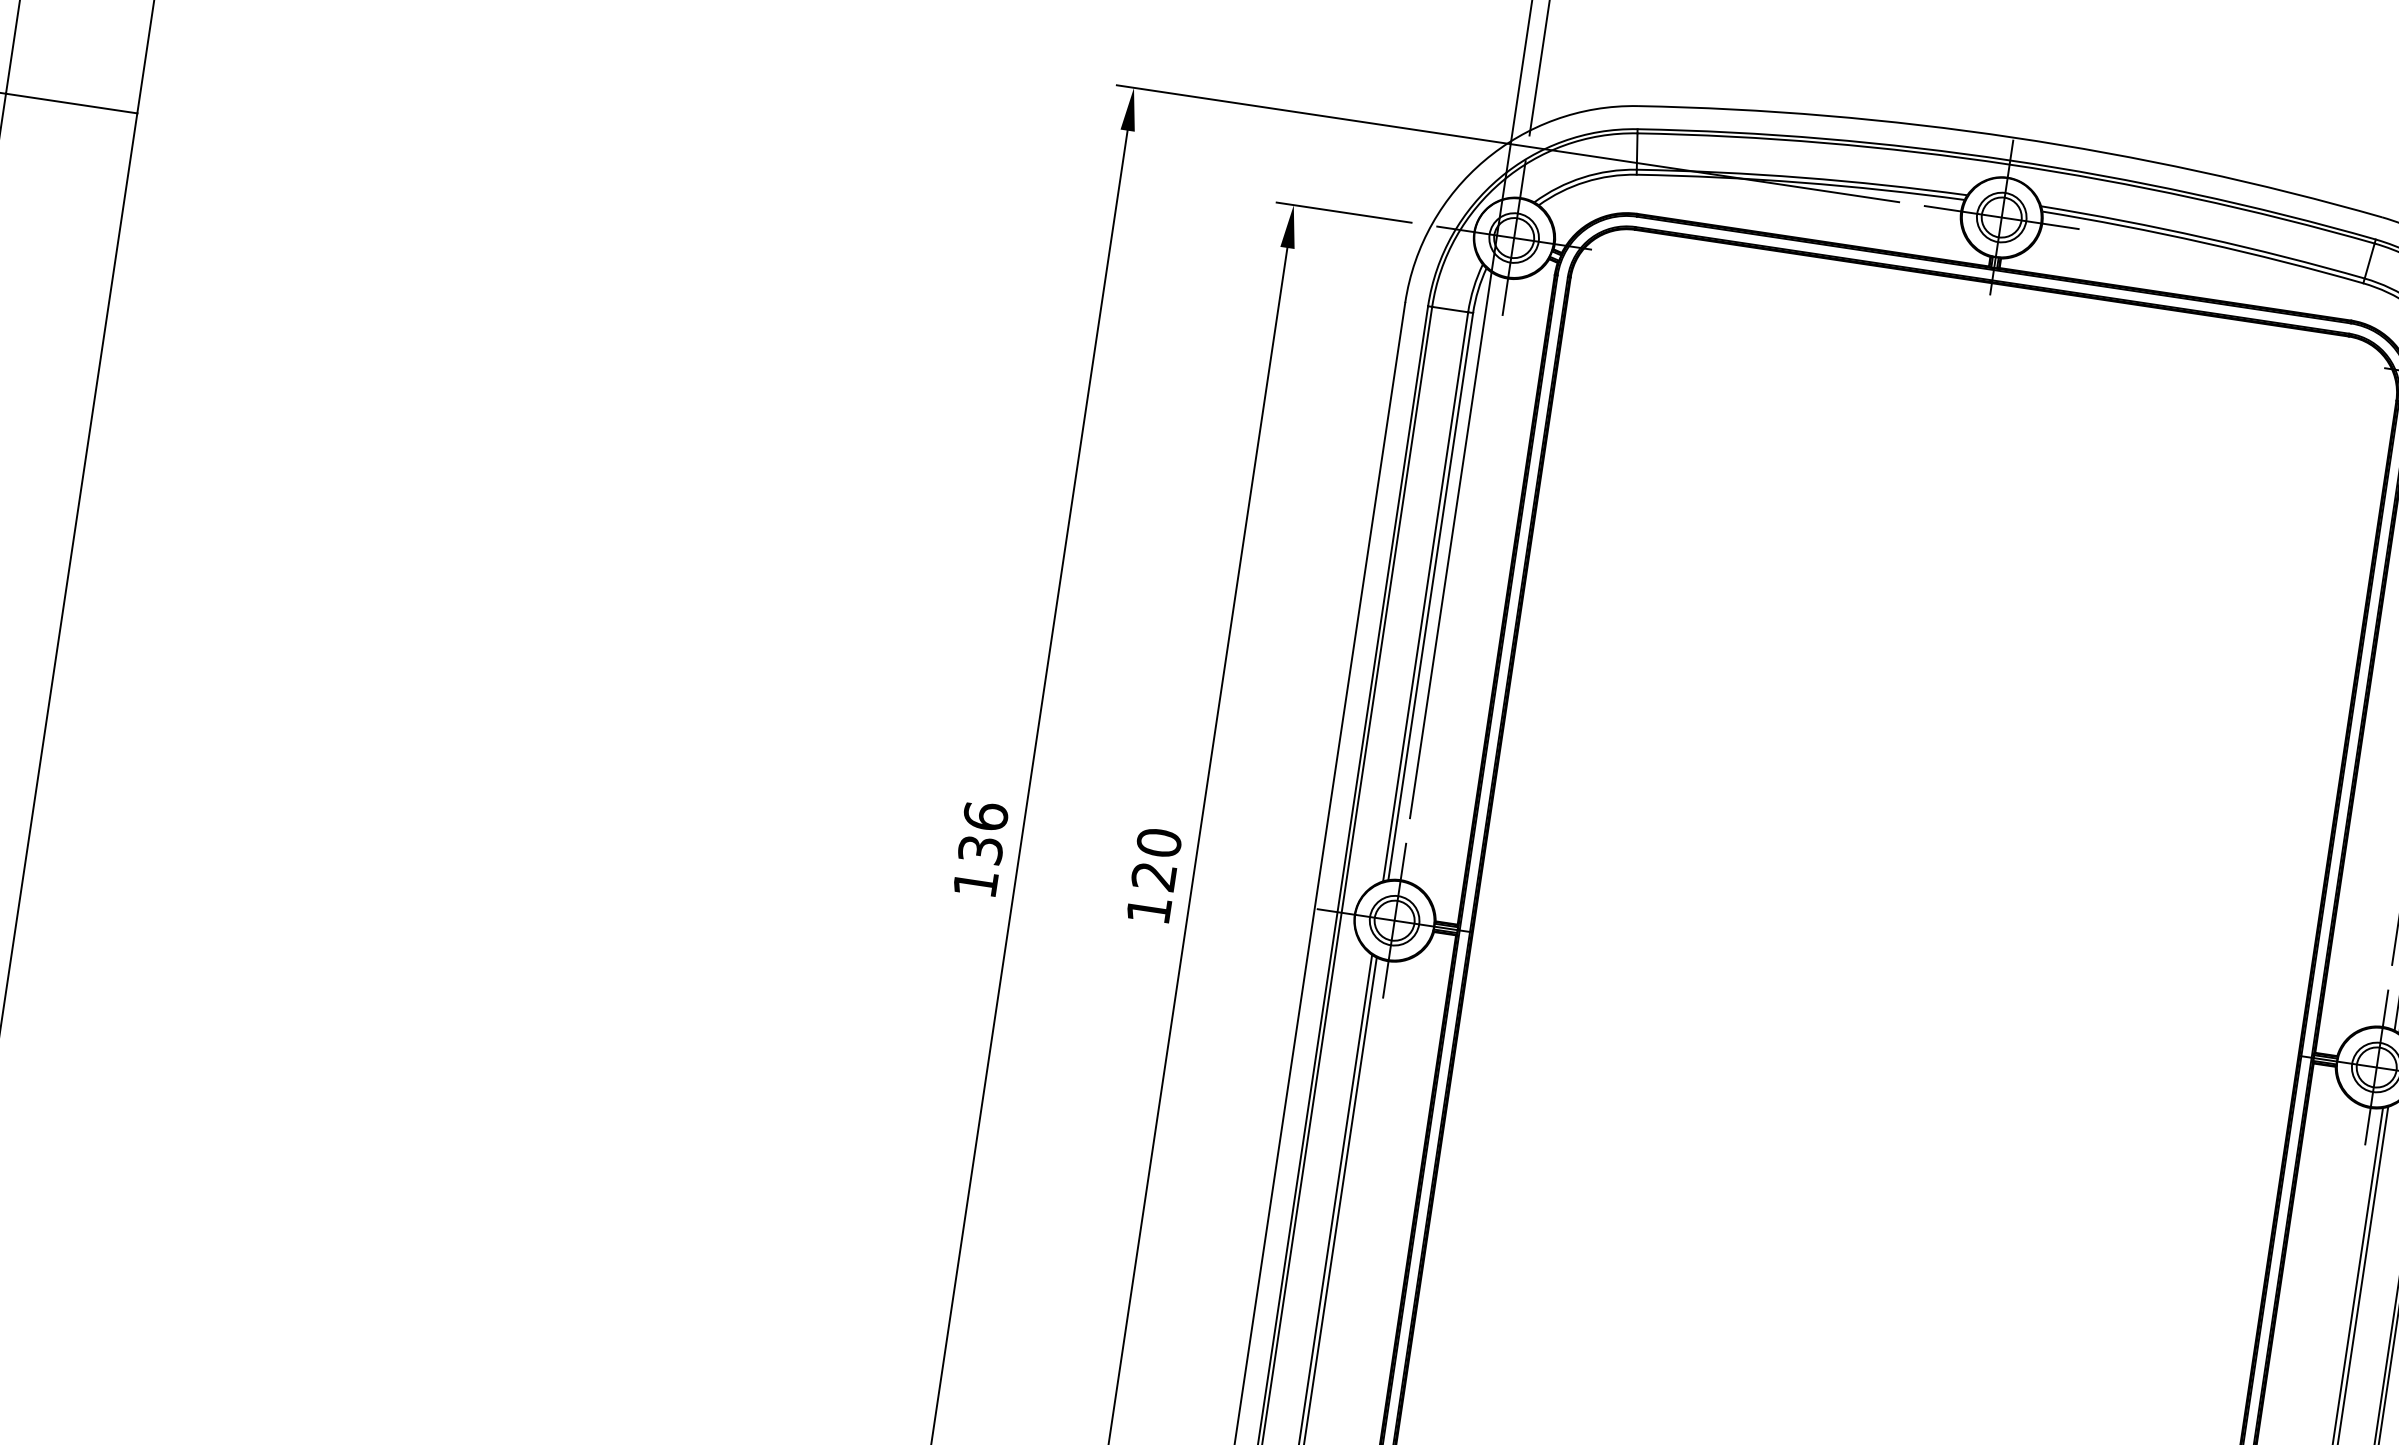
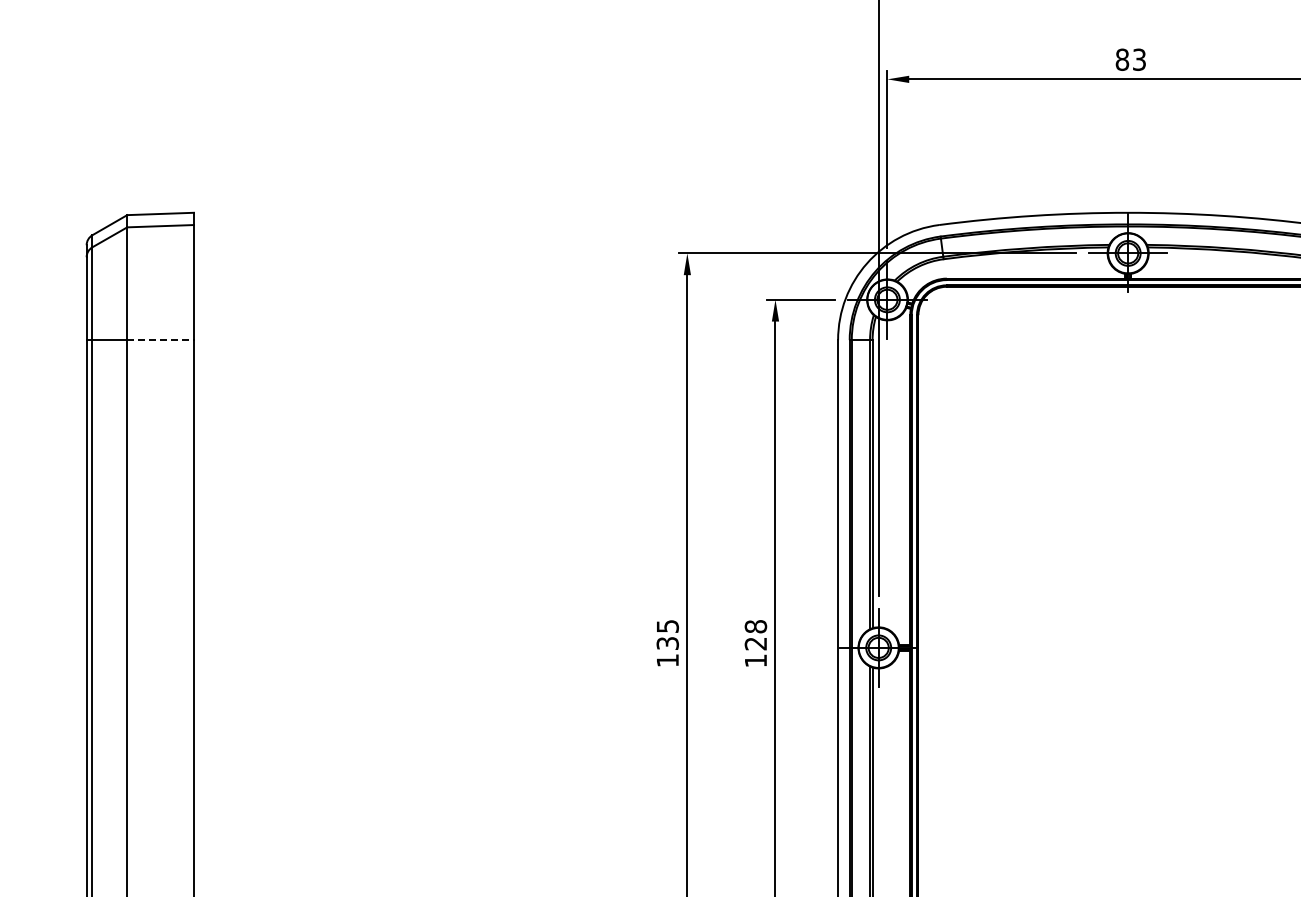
line: (73, 104) -> (161, 340), solid -> dashed
text: (985, 814) -> (667, 625), 136 -> 135
text: (1158, 842) -> (755, 626), 120 -> 128

